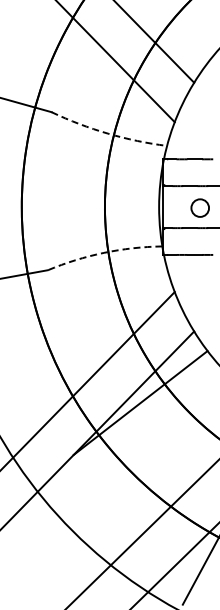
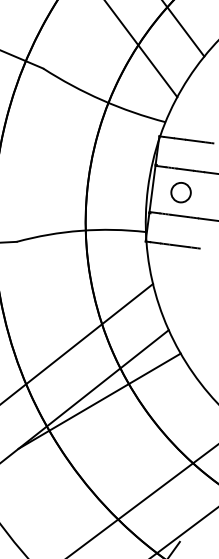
arc: (108, 133) -> (102, 100), dashed -> solid
circle: (199, 207) -> (180, 191), moved
arc: (104, 252) -> (81, 230), dashed -> solid

